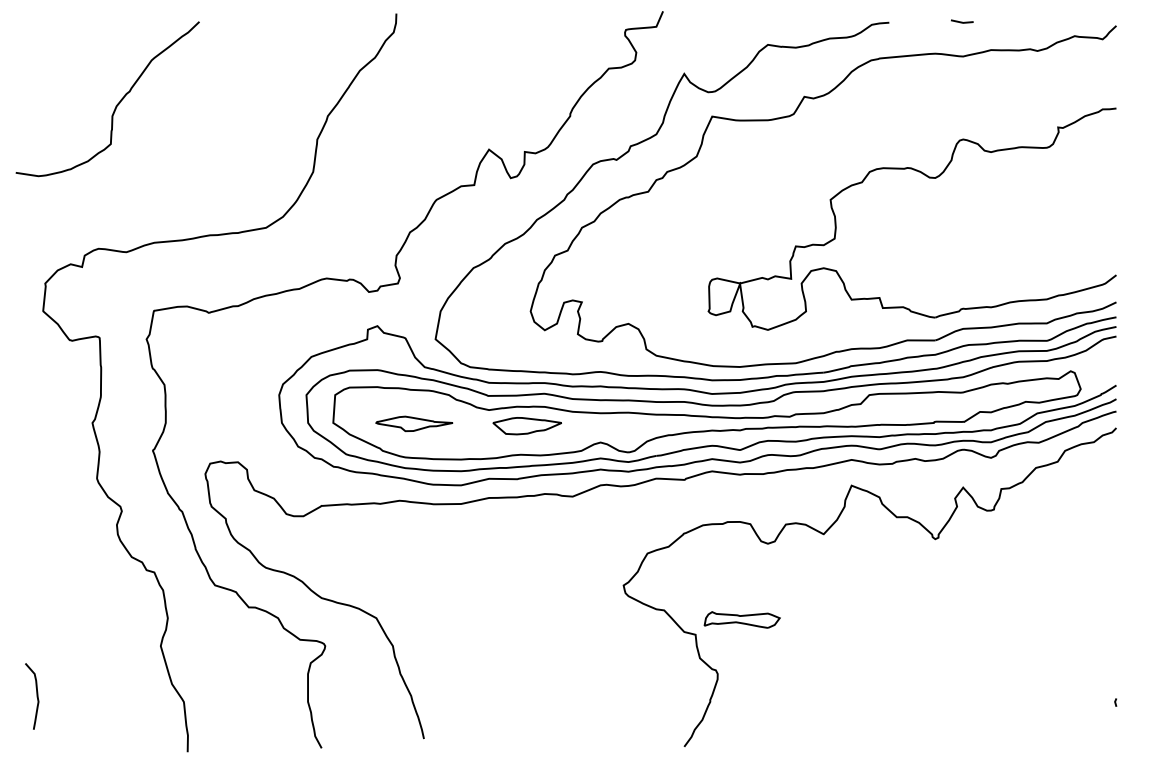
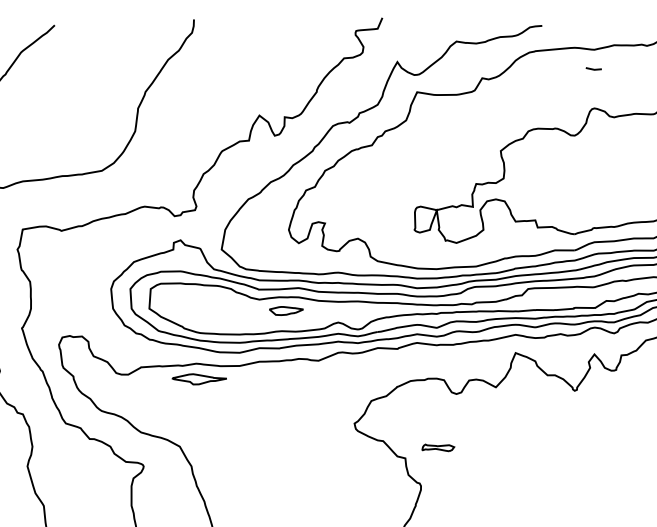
line: (962, 21) -> (593, 68), moved
part: (414, 423) -> (199, 379), moved
part: (526, 426) -> (285, 311), size x0.7
part: (741, 619) -> (437, 447), size x0.6

